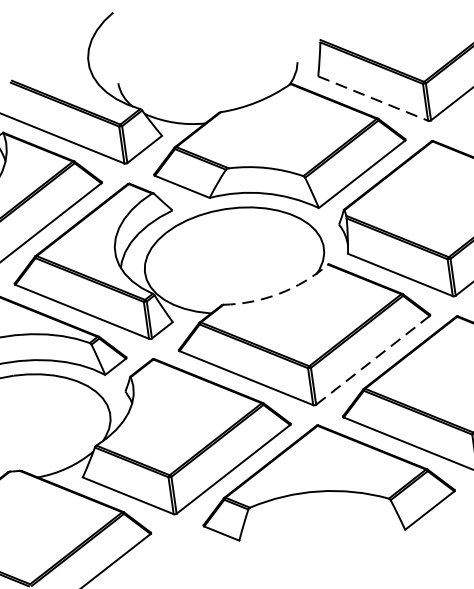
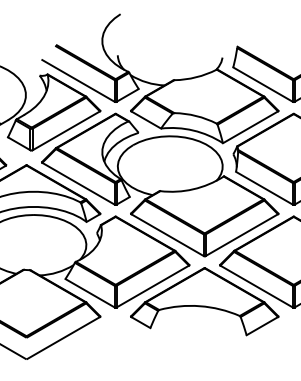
line: (373, 98) -> (263, 84), dashed -> solid
arc: (279, 294) -> (193, 189), dashed -> solid
line: (372, 360) -> (241, 235), dashed -> solid

